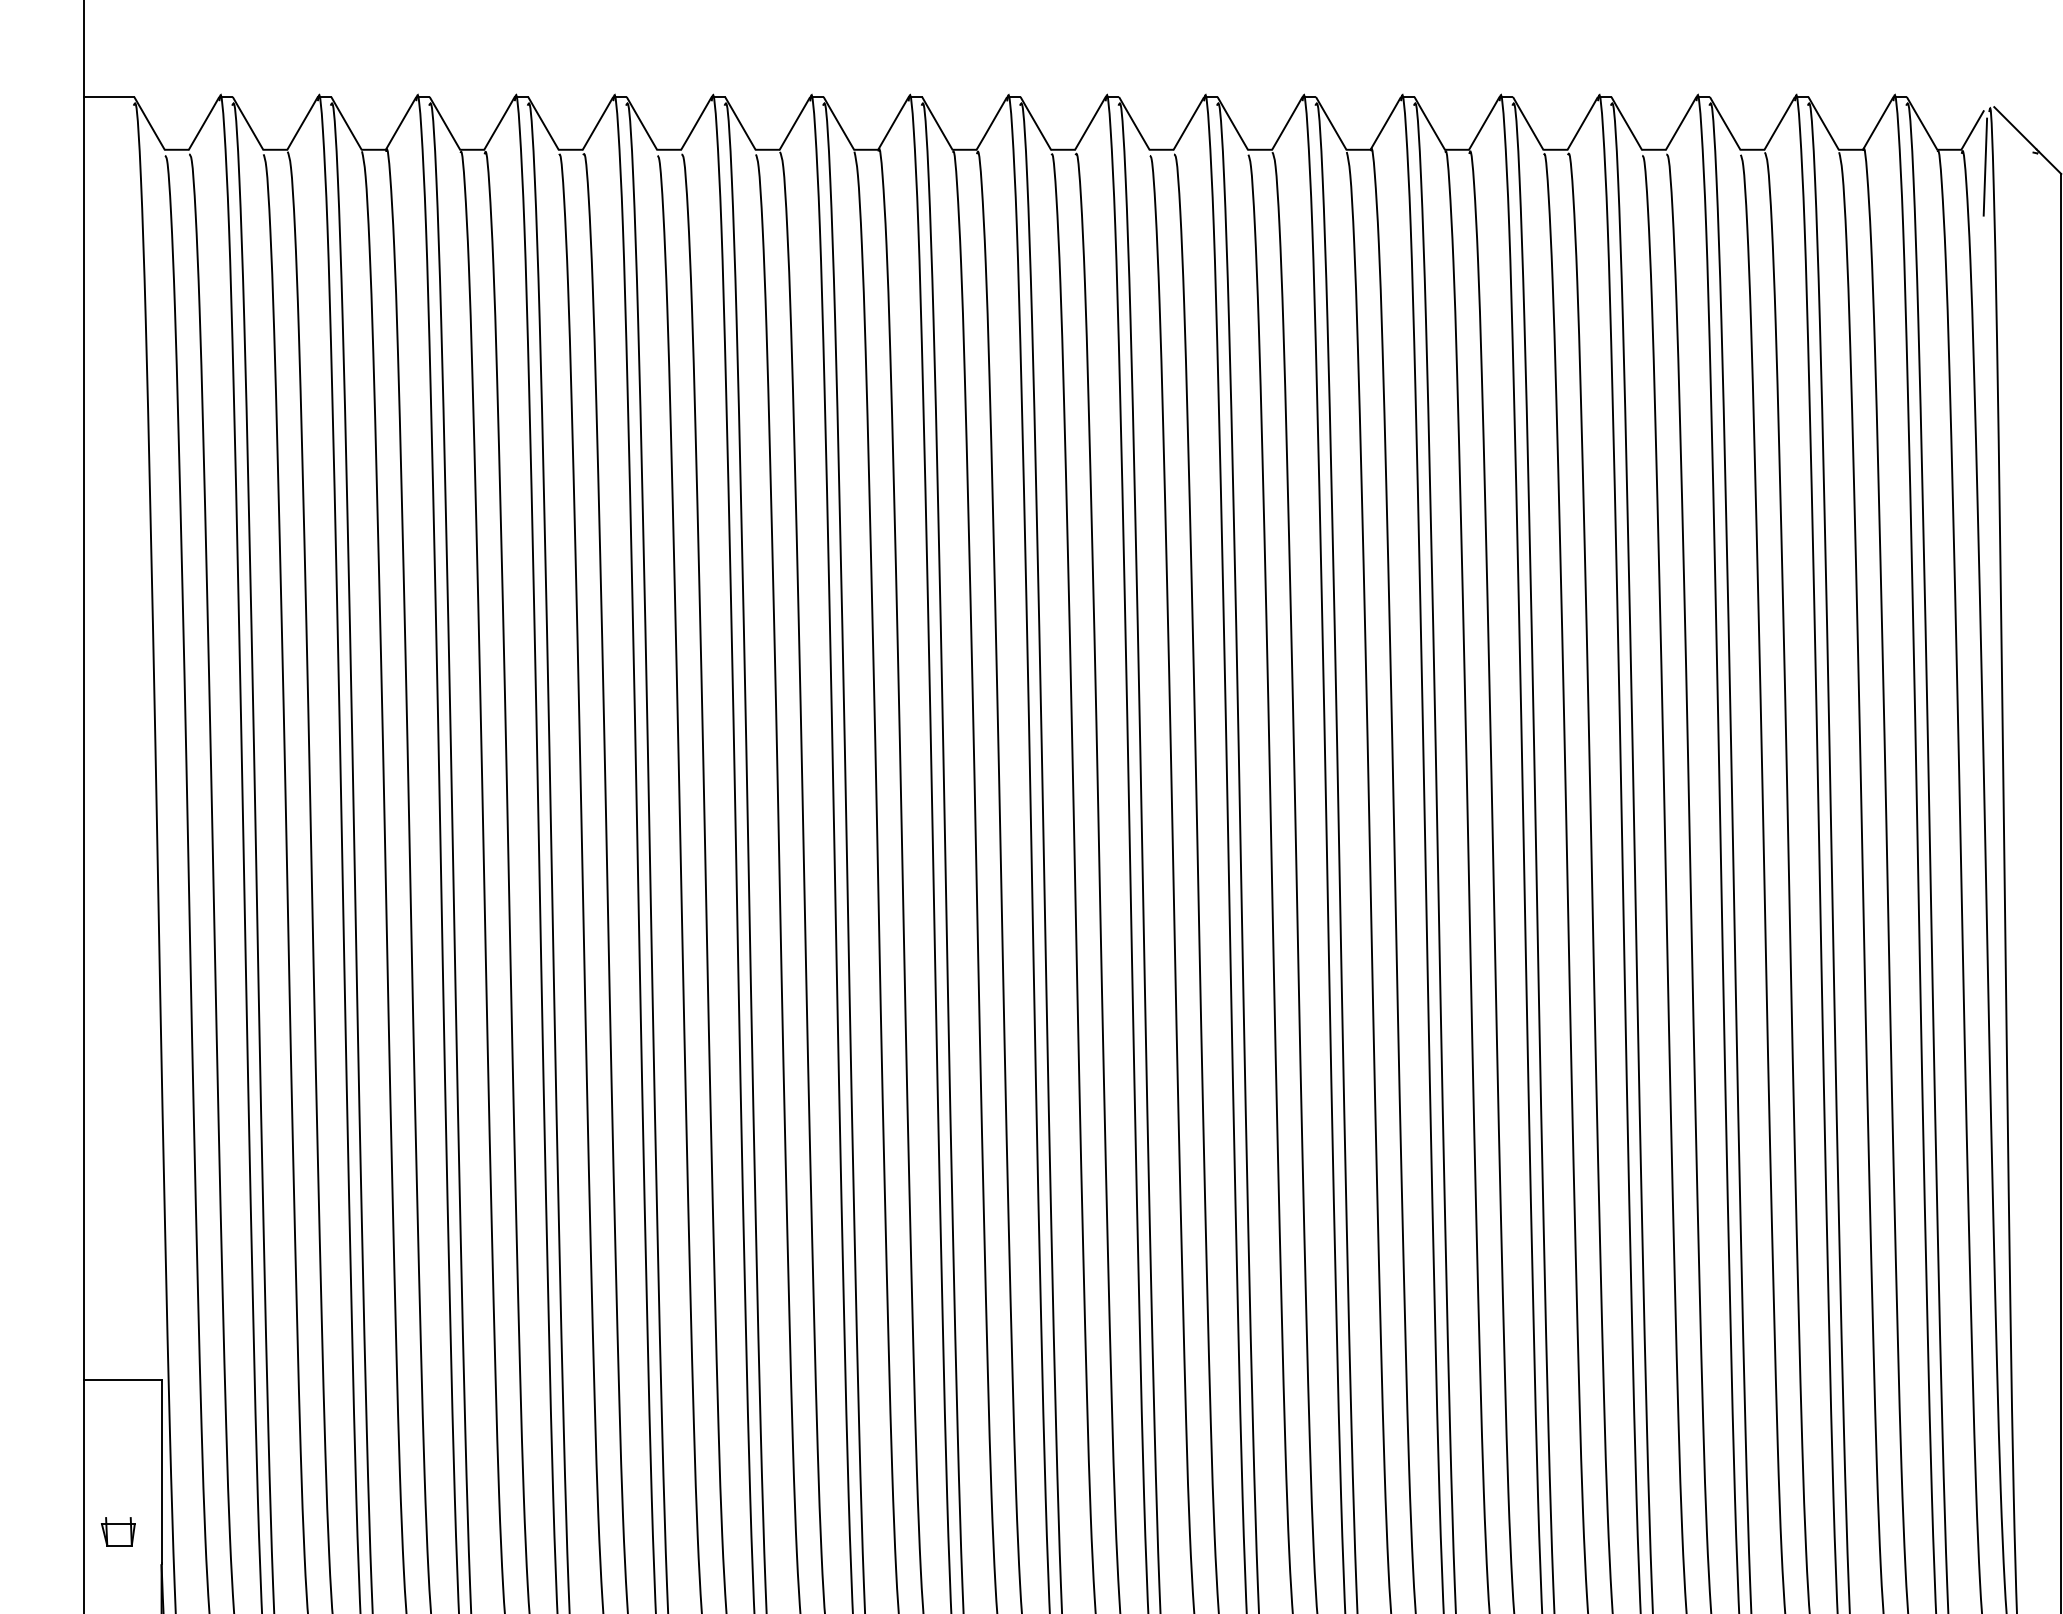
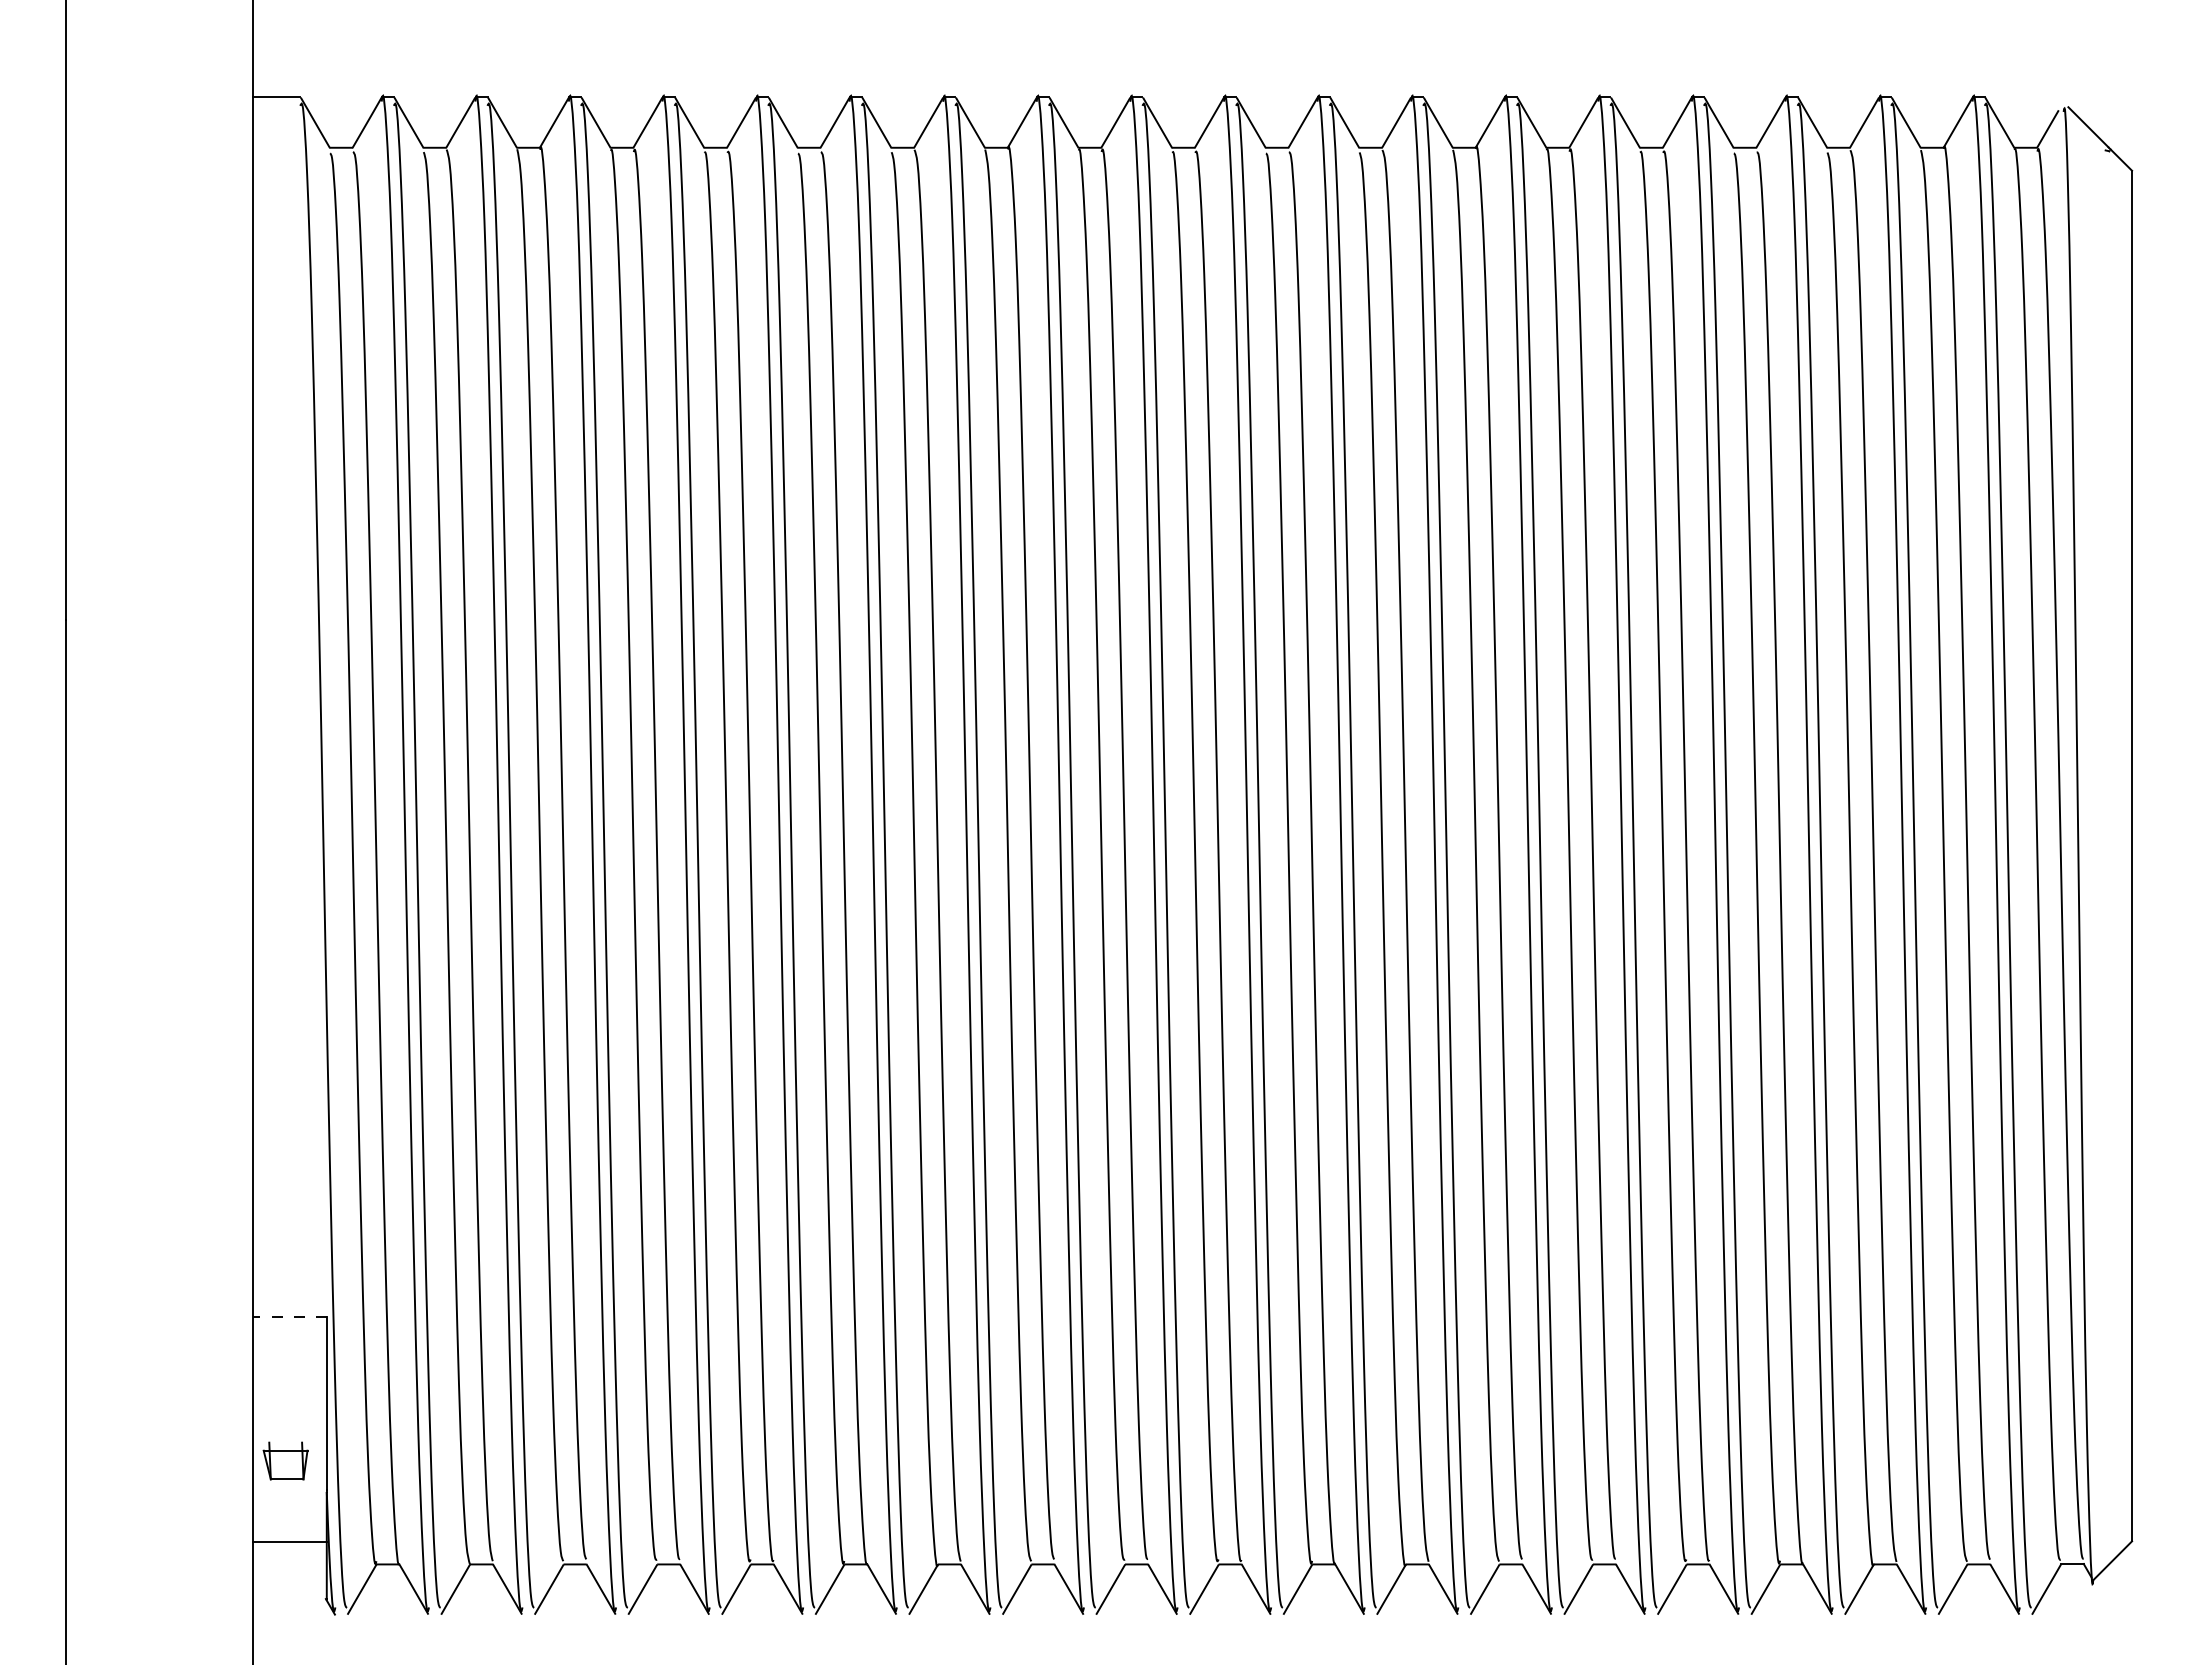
line: (1984, 167) -> (2059, 164), removed
line: (122, 1379) -> (289, 1316), solid -> dashed
part: (118, 1532) -> (285, 1461), size x1.4

